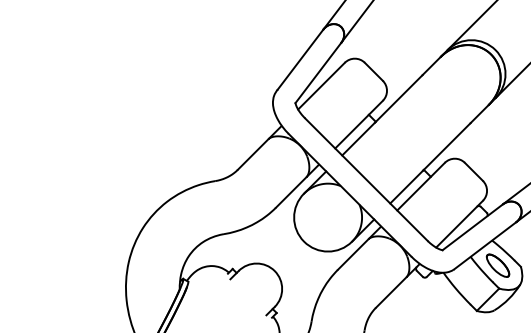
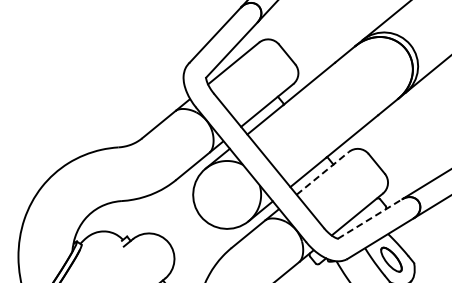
line: (421, 186) -> (323, 173), solid -> dashed
line: (472, 227) -> (369, 219), solid -> dashed

